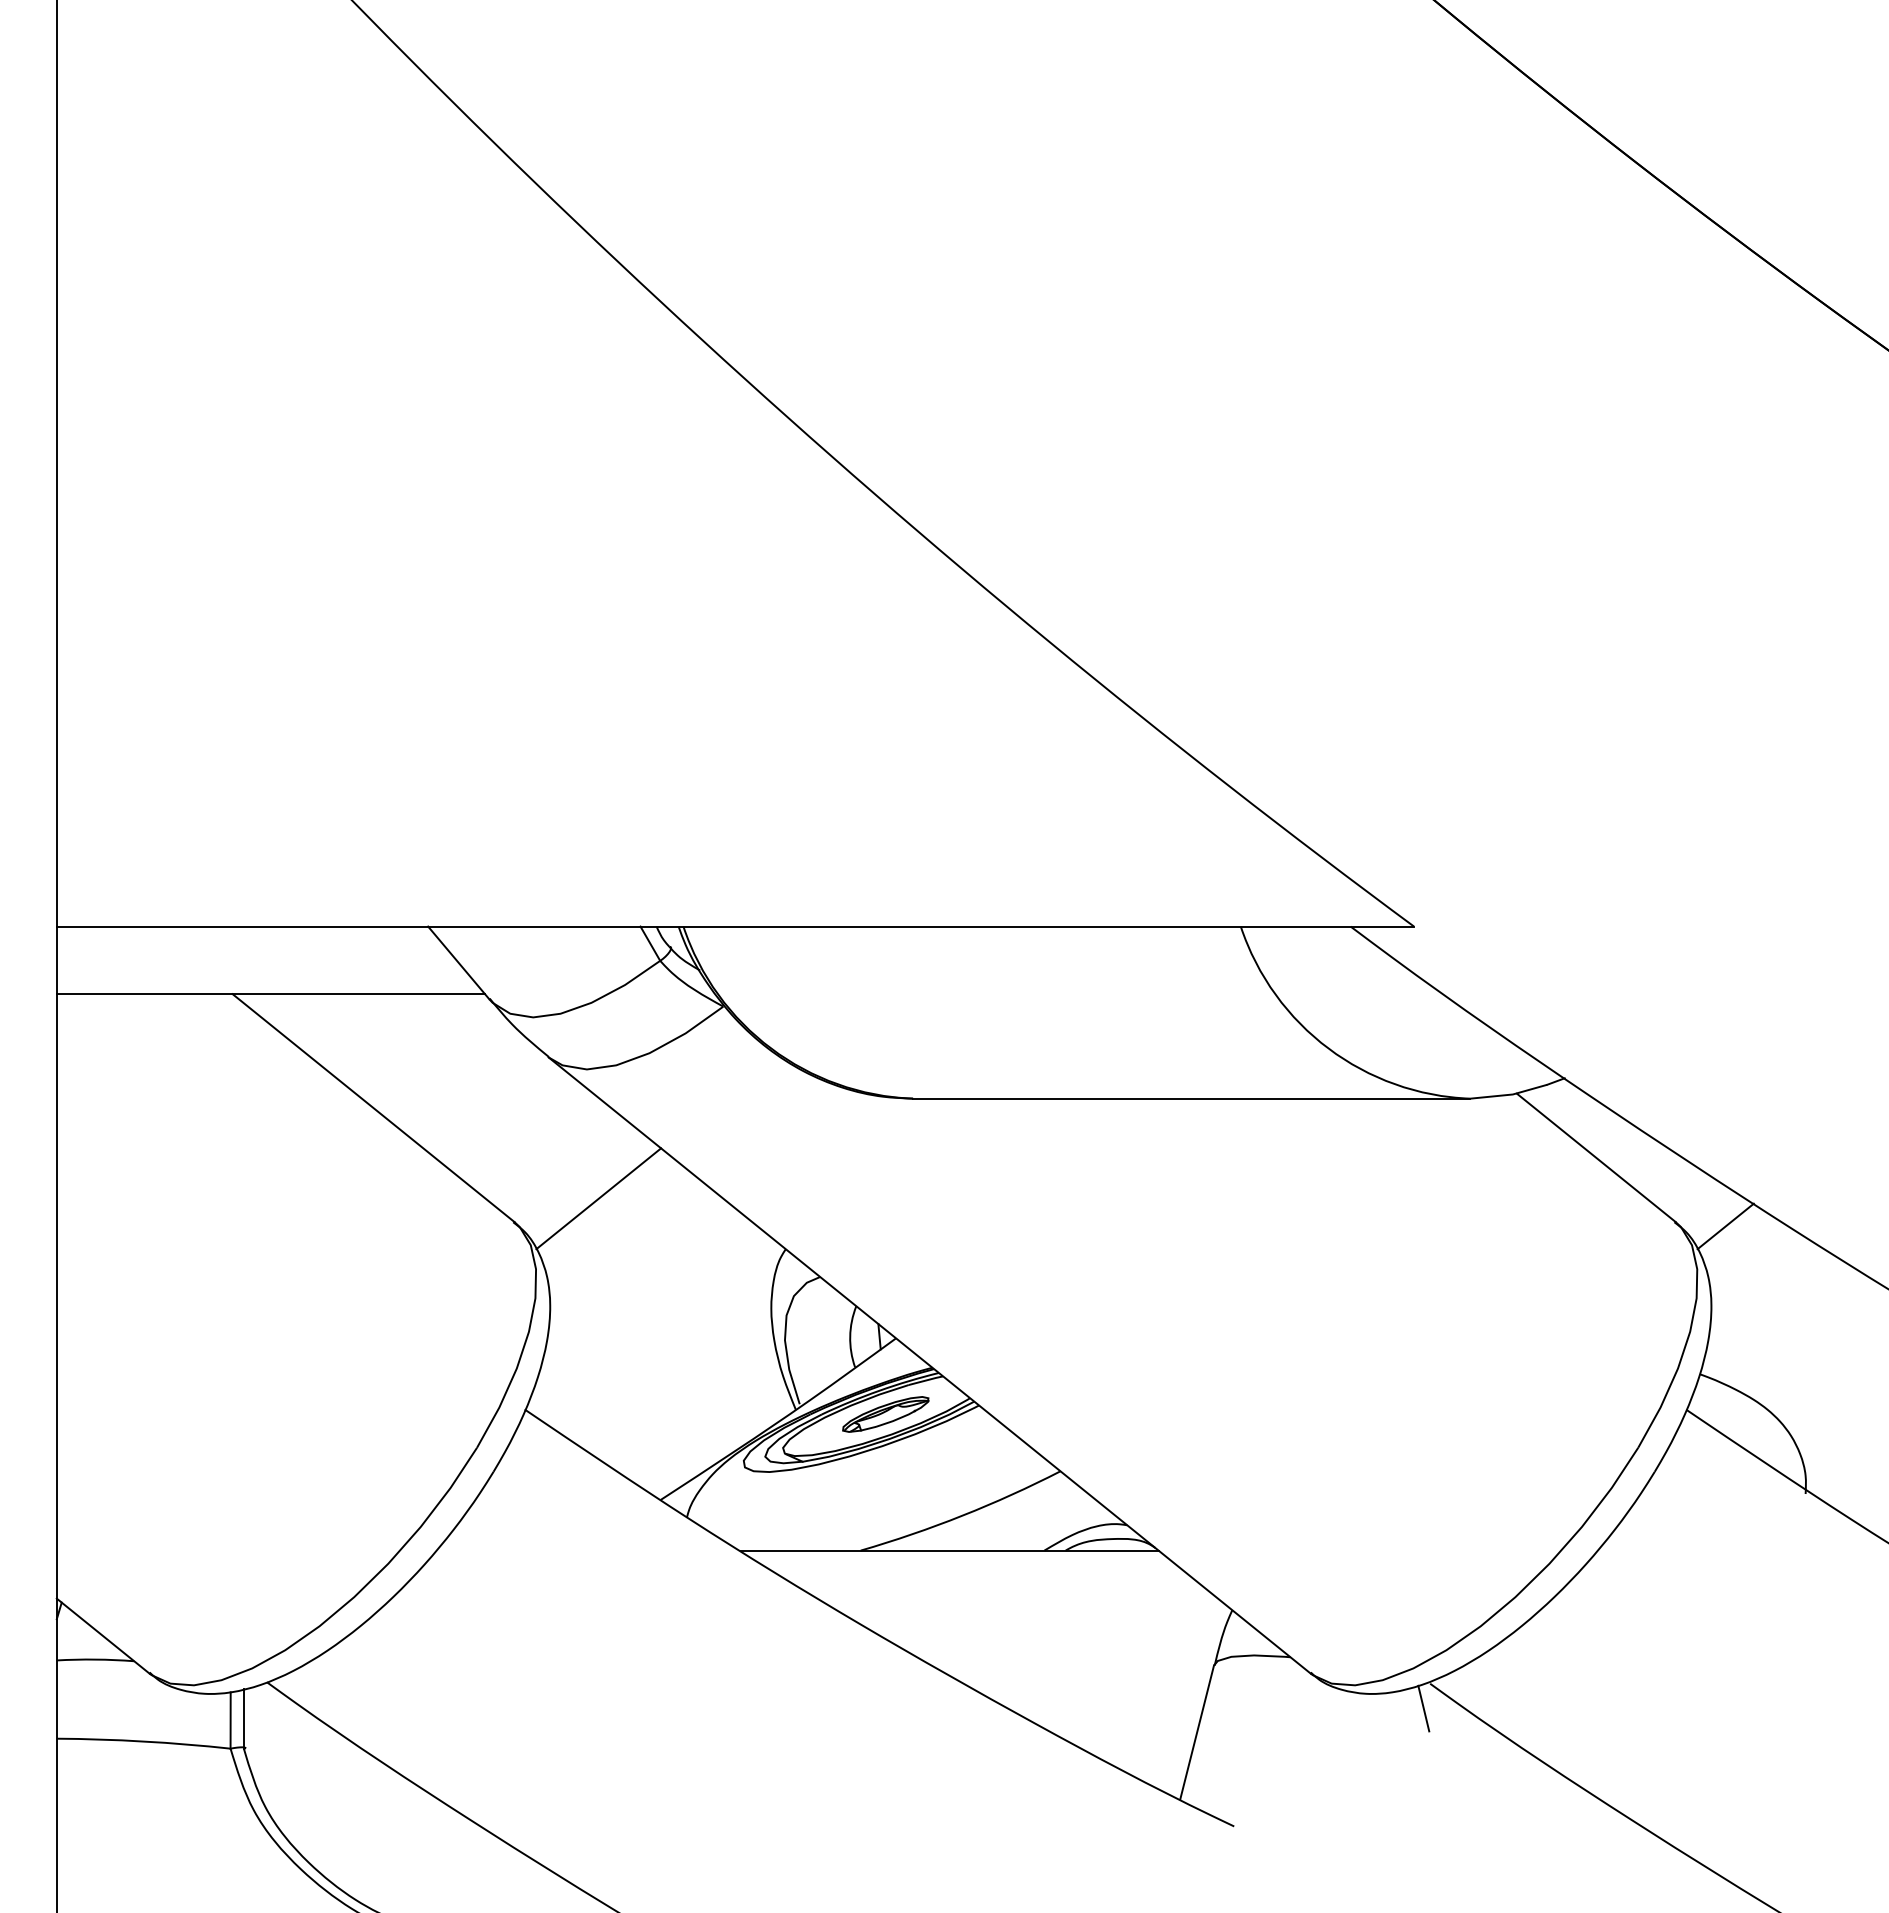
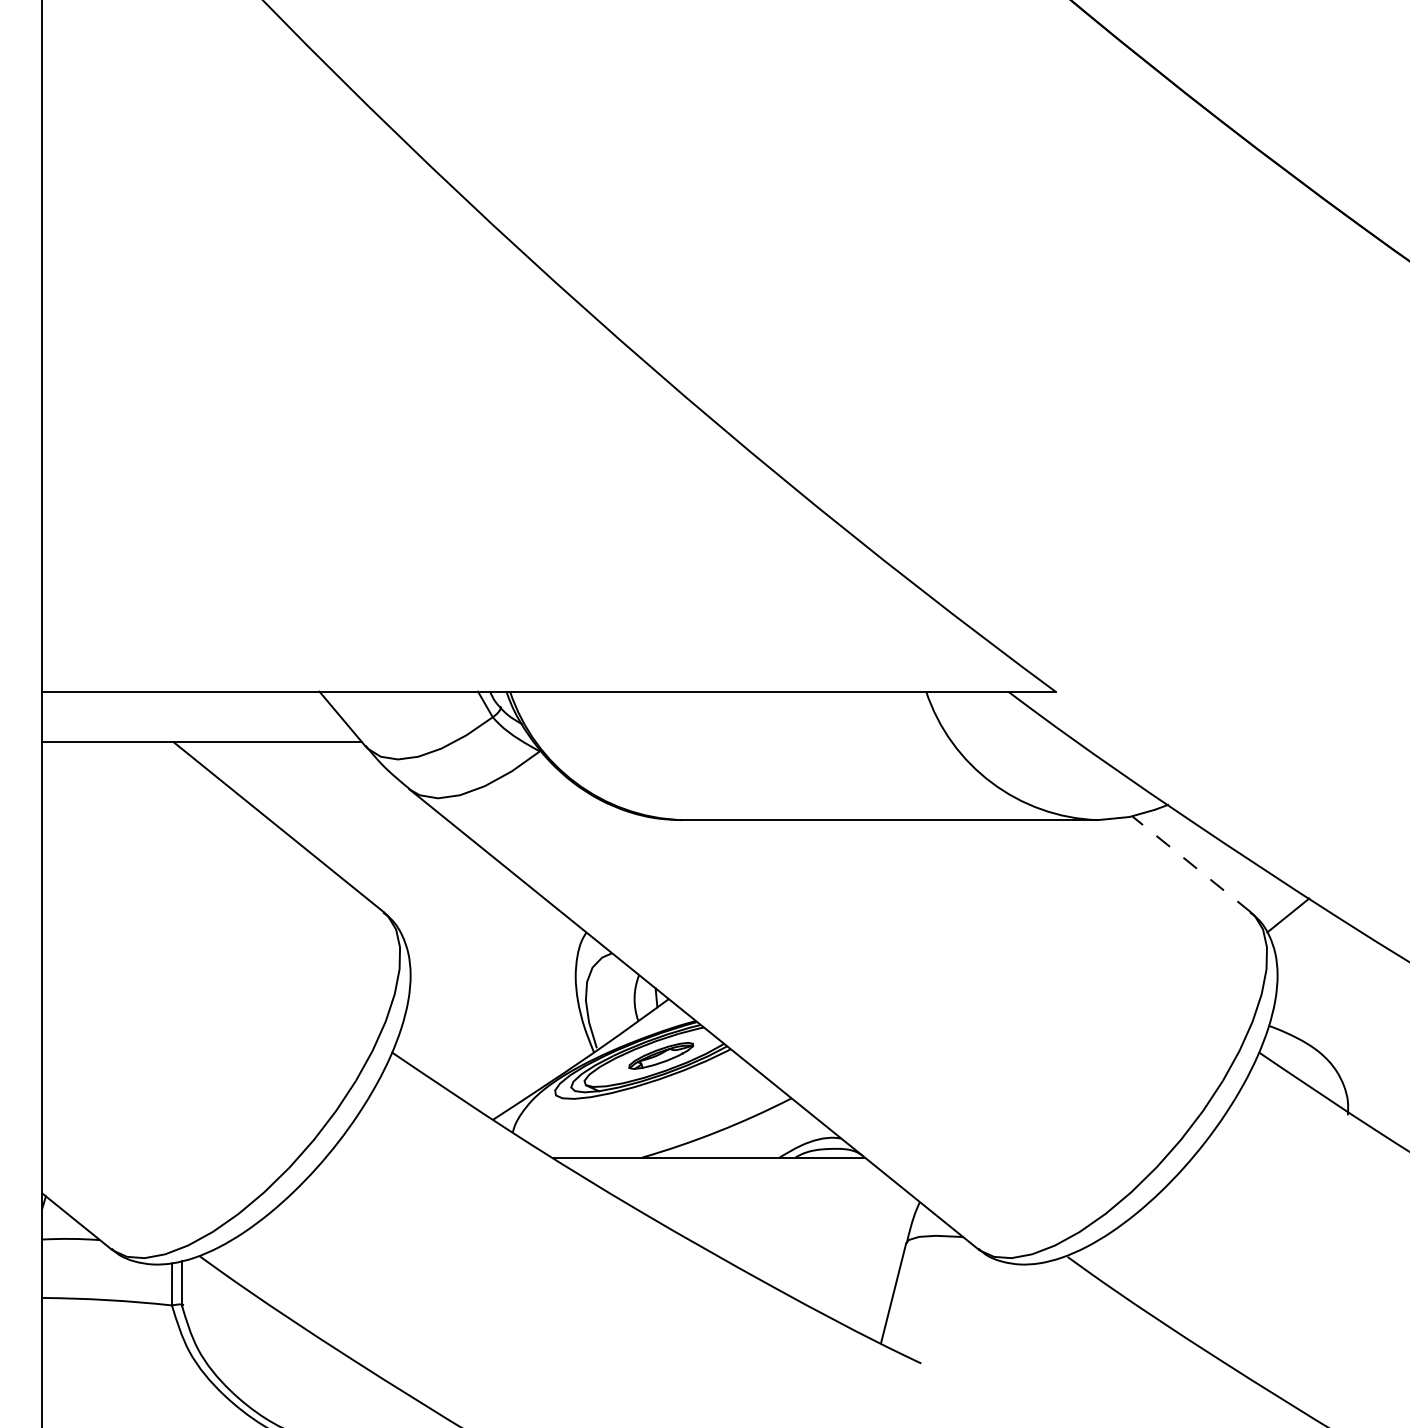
line: (1595, 1157) -> (1191, 864), solid -> dashed
line: (598, 1198) -> (446, 894), removed
line: (1423, 1708) -> (1062, 1275), removed

